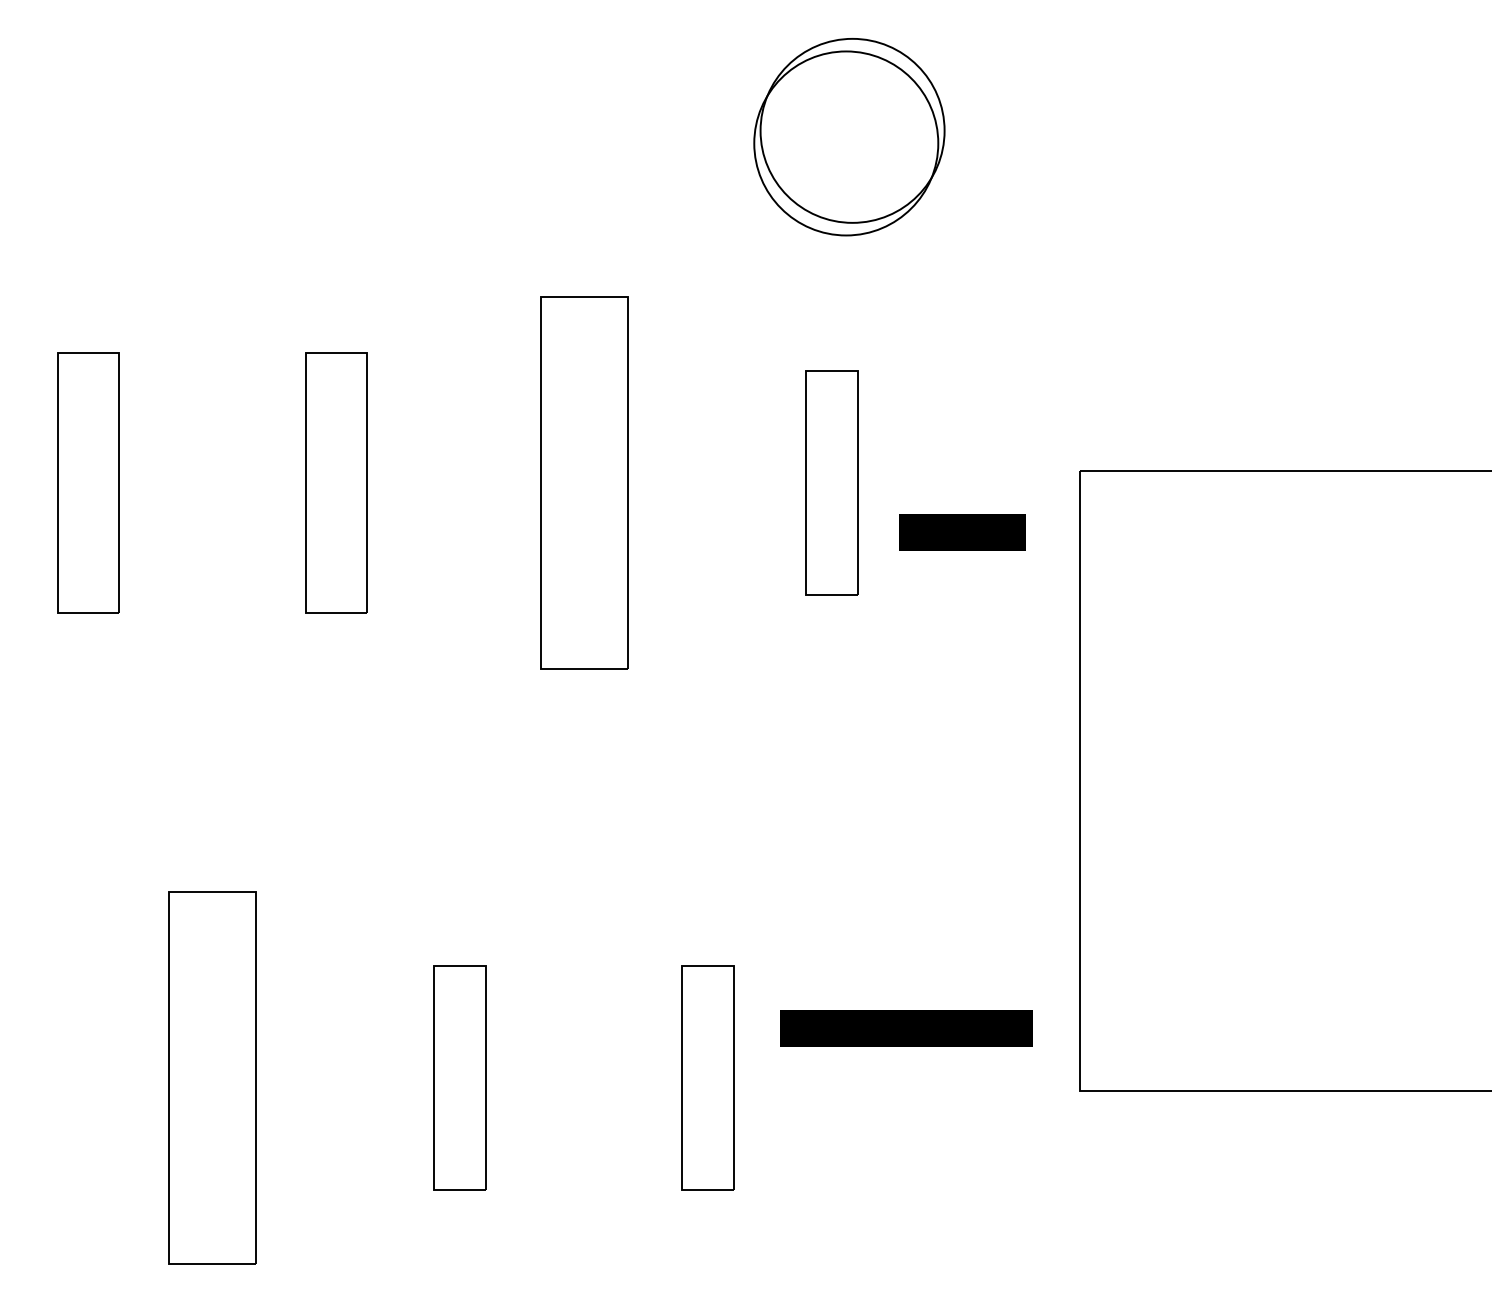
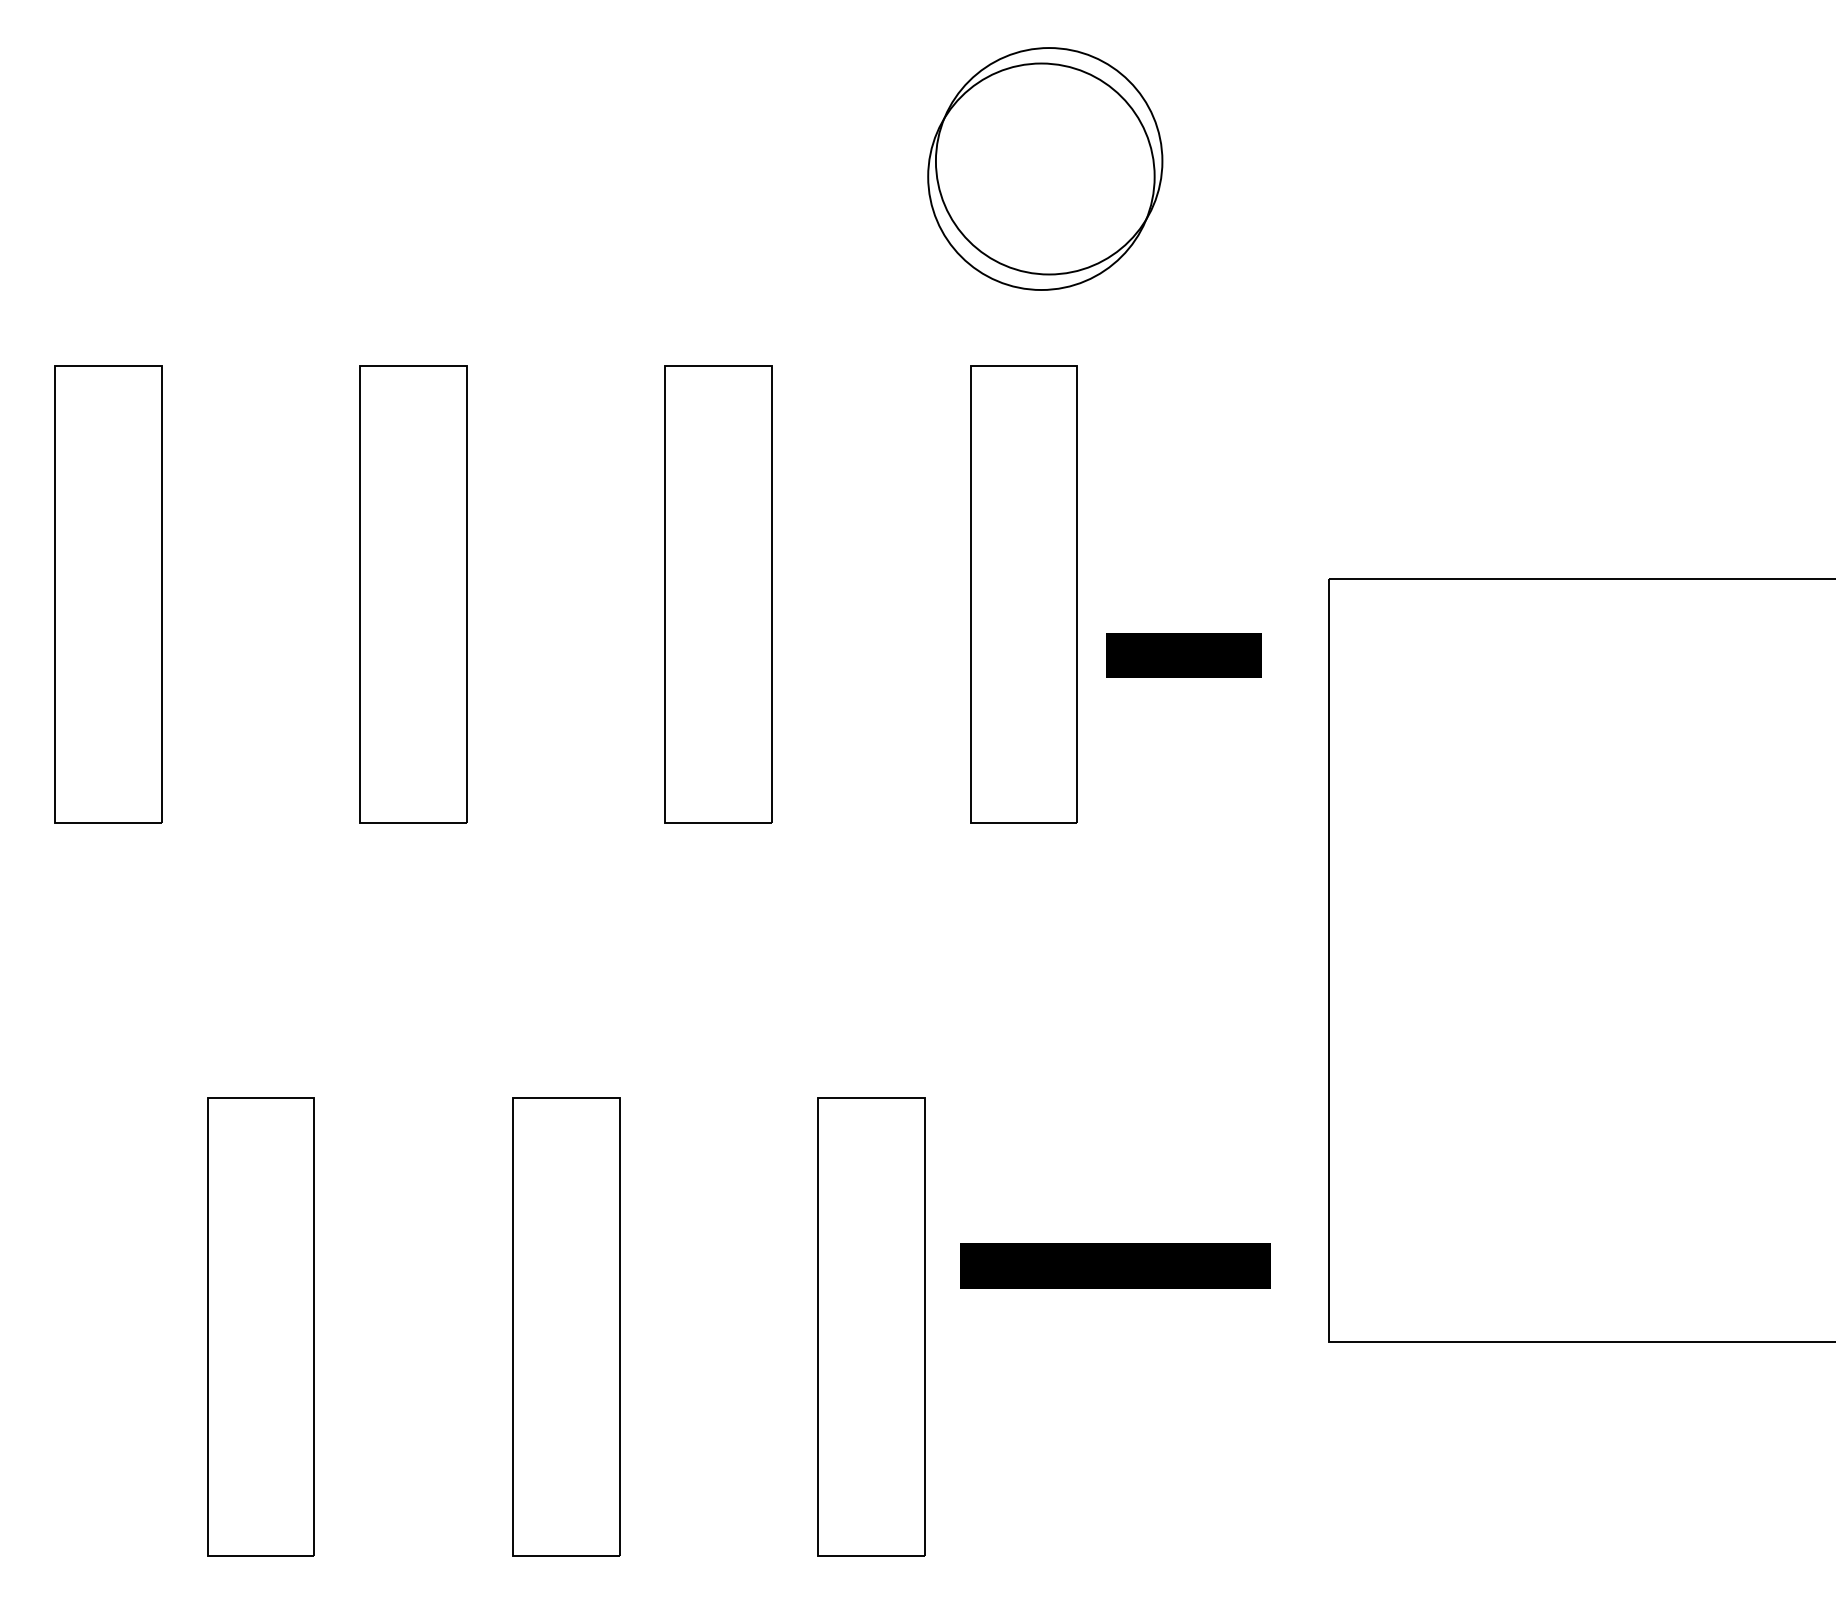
part: (88, 482) -> (108, 594), size x1.43
part: (336, 482) -> (414, 594), size x1.43
part: (832, 482) -> (1024, 594), size x1.67
part: (460, 1077) -> (566, 1326), size x1.67
part: (708, 1077) -> (871, 1326), size x1.67

